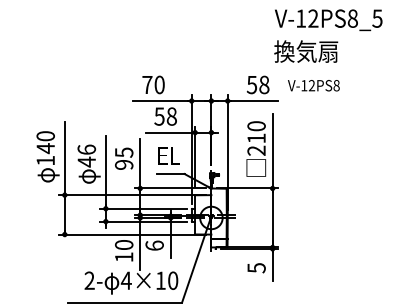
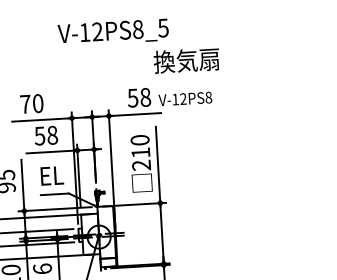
text: (328, 20) -> (113, 32), moved
text: (313, 85) -> (185, 98), moved

